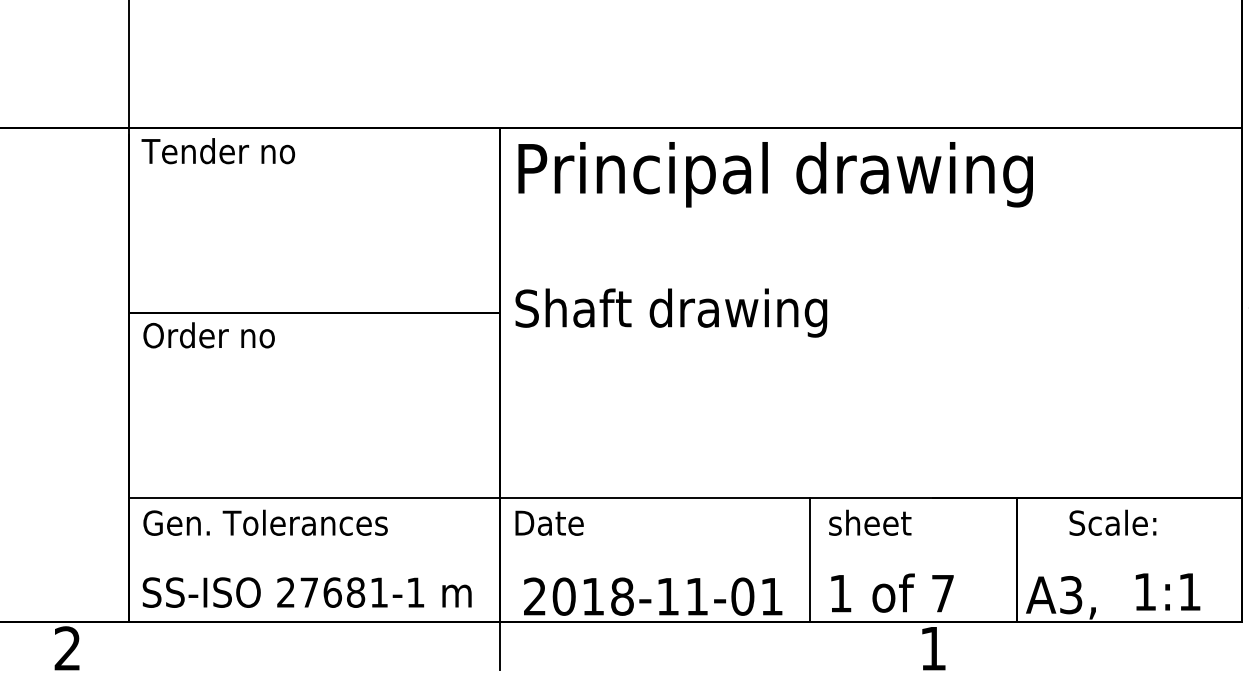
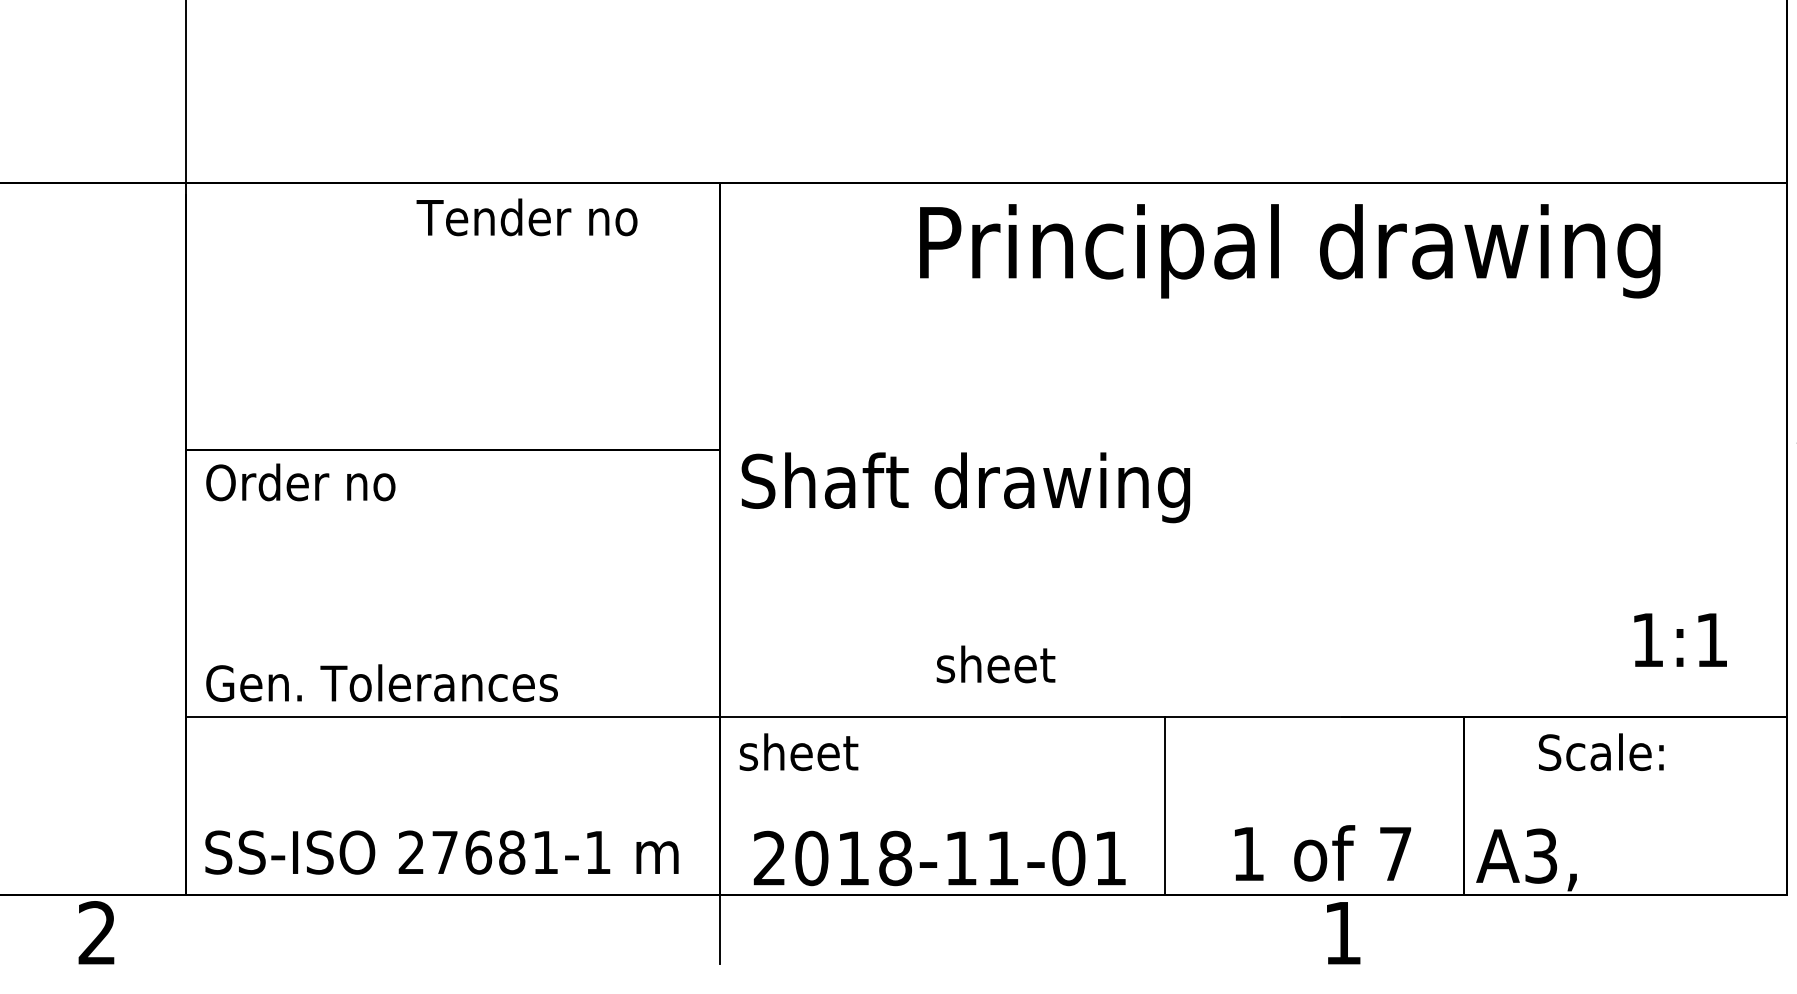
text: (218, 151) -> (527, 217), moved
text: (775, 174) -> (1289, 250), moved
text: (671, 312) -> (966, 486), moved
text: (265, 522) -> (381, 682), moved
text: (555, 522) -> (799, 751), Date -> sheet
text: (870, 522) -> (996, 663), moved
text: (1167, 591) -> (1679, 639), moved
text: (892, 592) -> (1322, 852), moved

